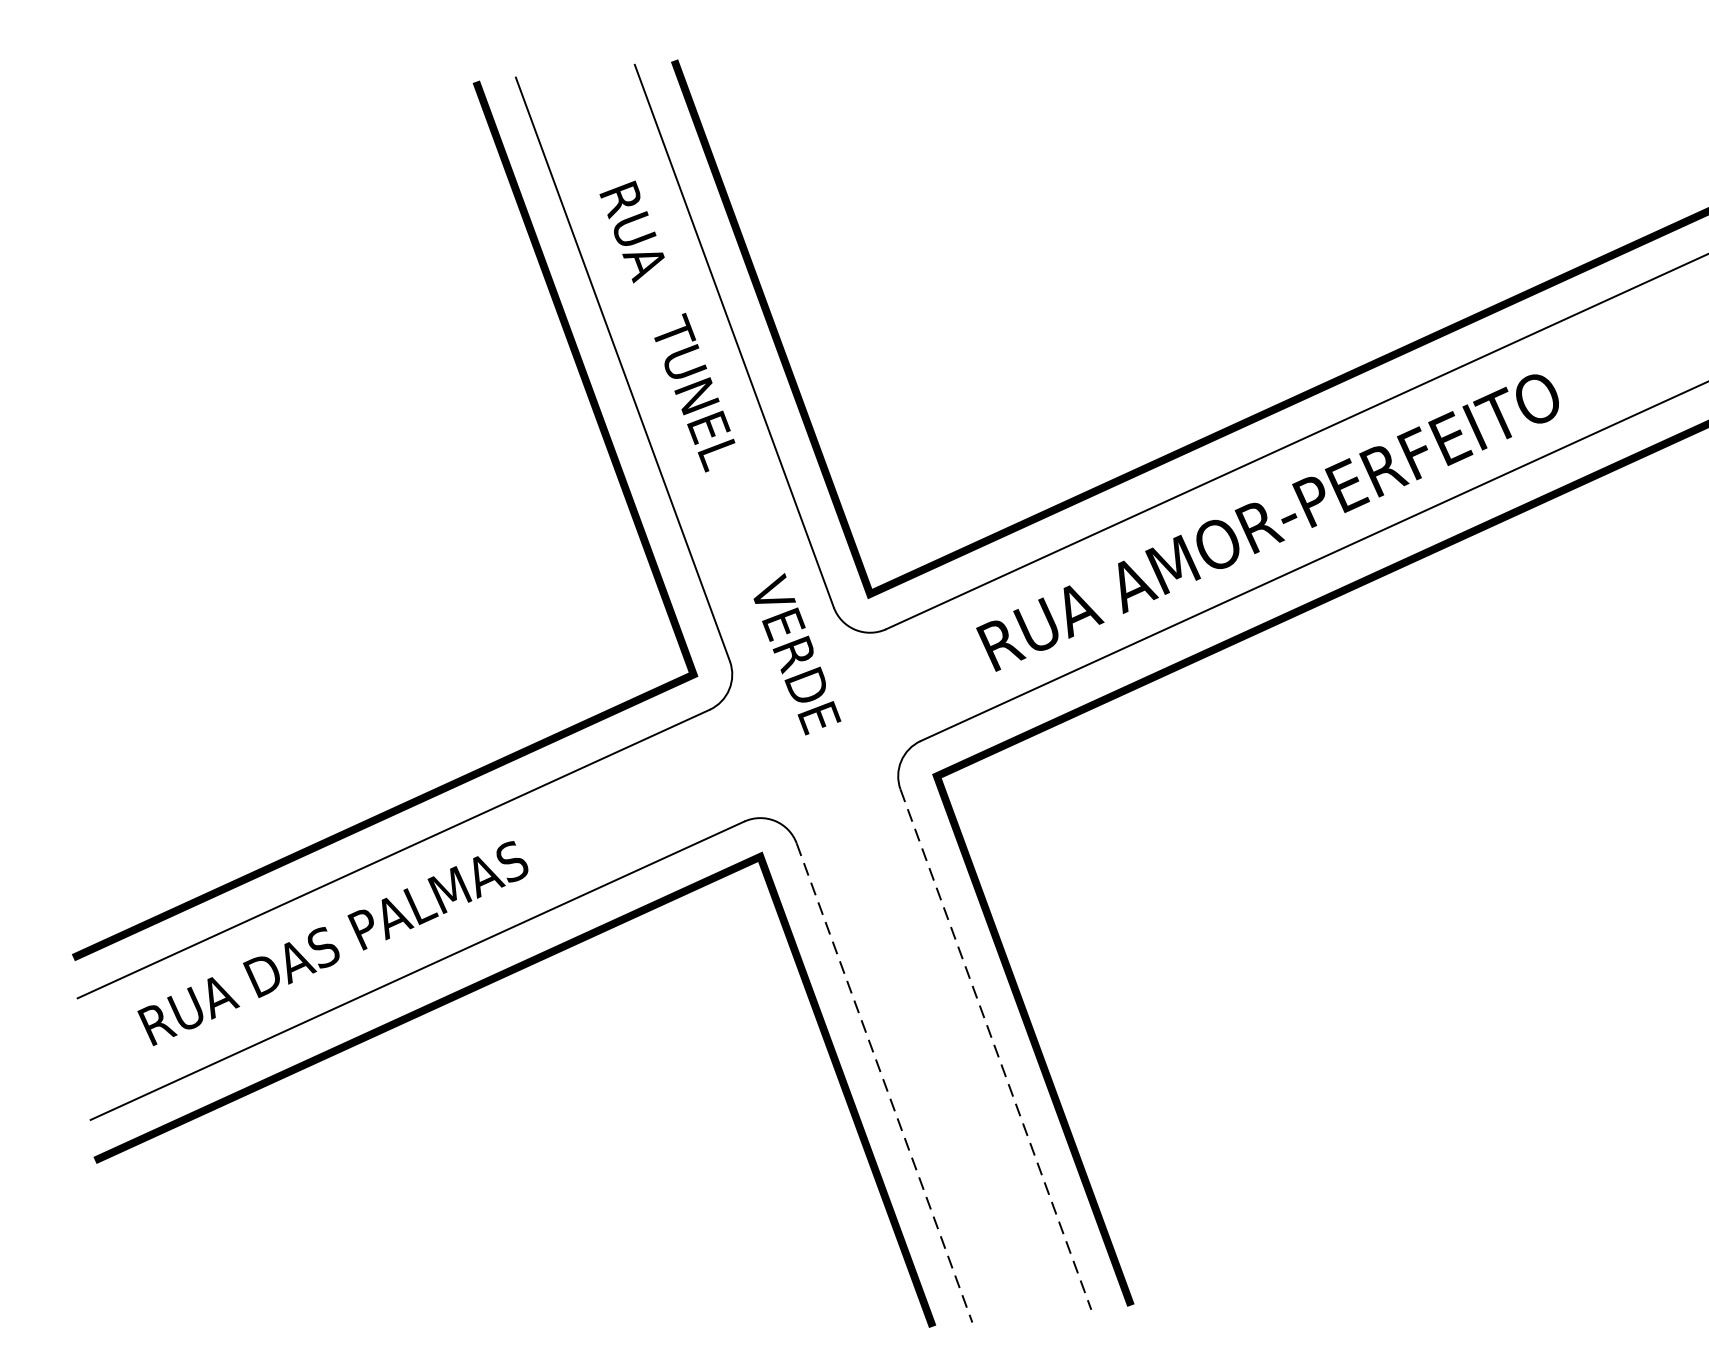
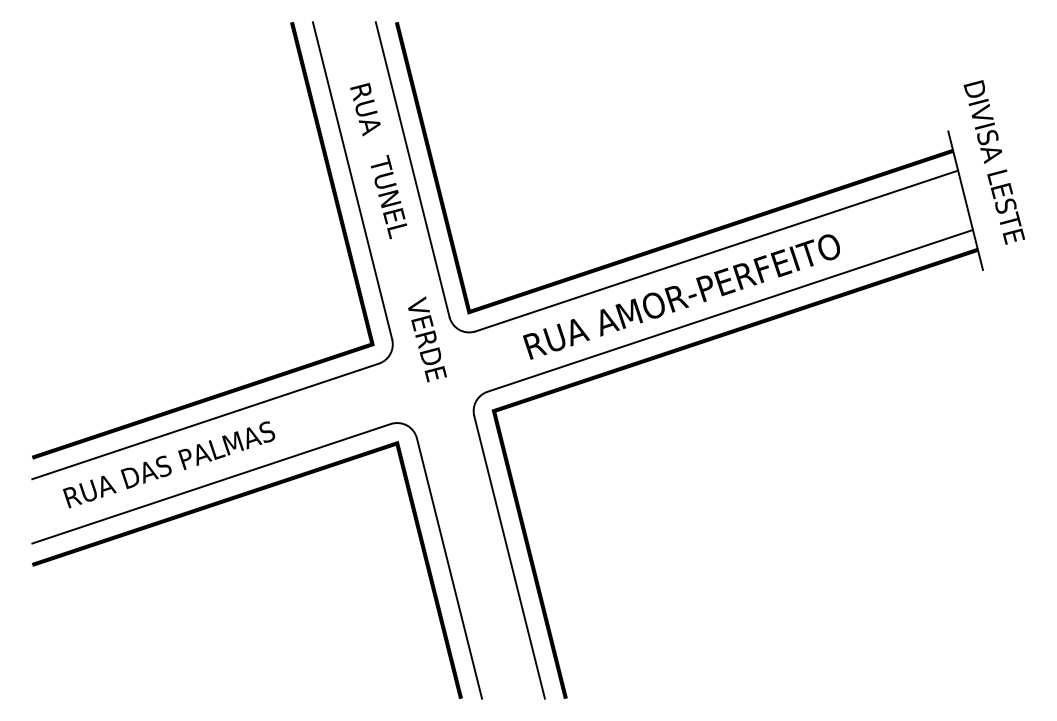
line: (995, 1049) -> (509, 557), dashed -> solid
line: (884, 1084) -> (449, 569), dashed -> solid

